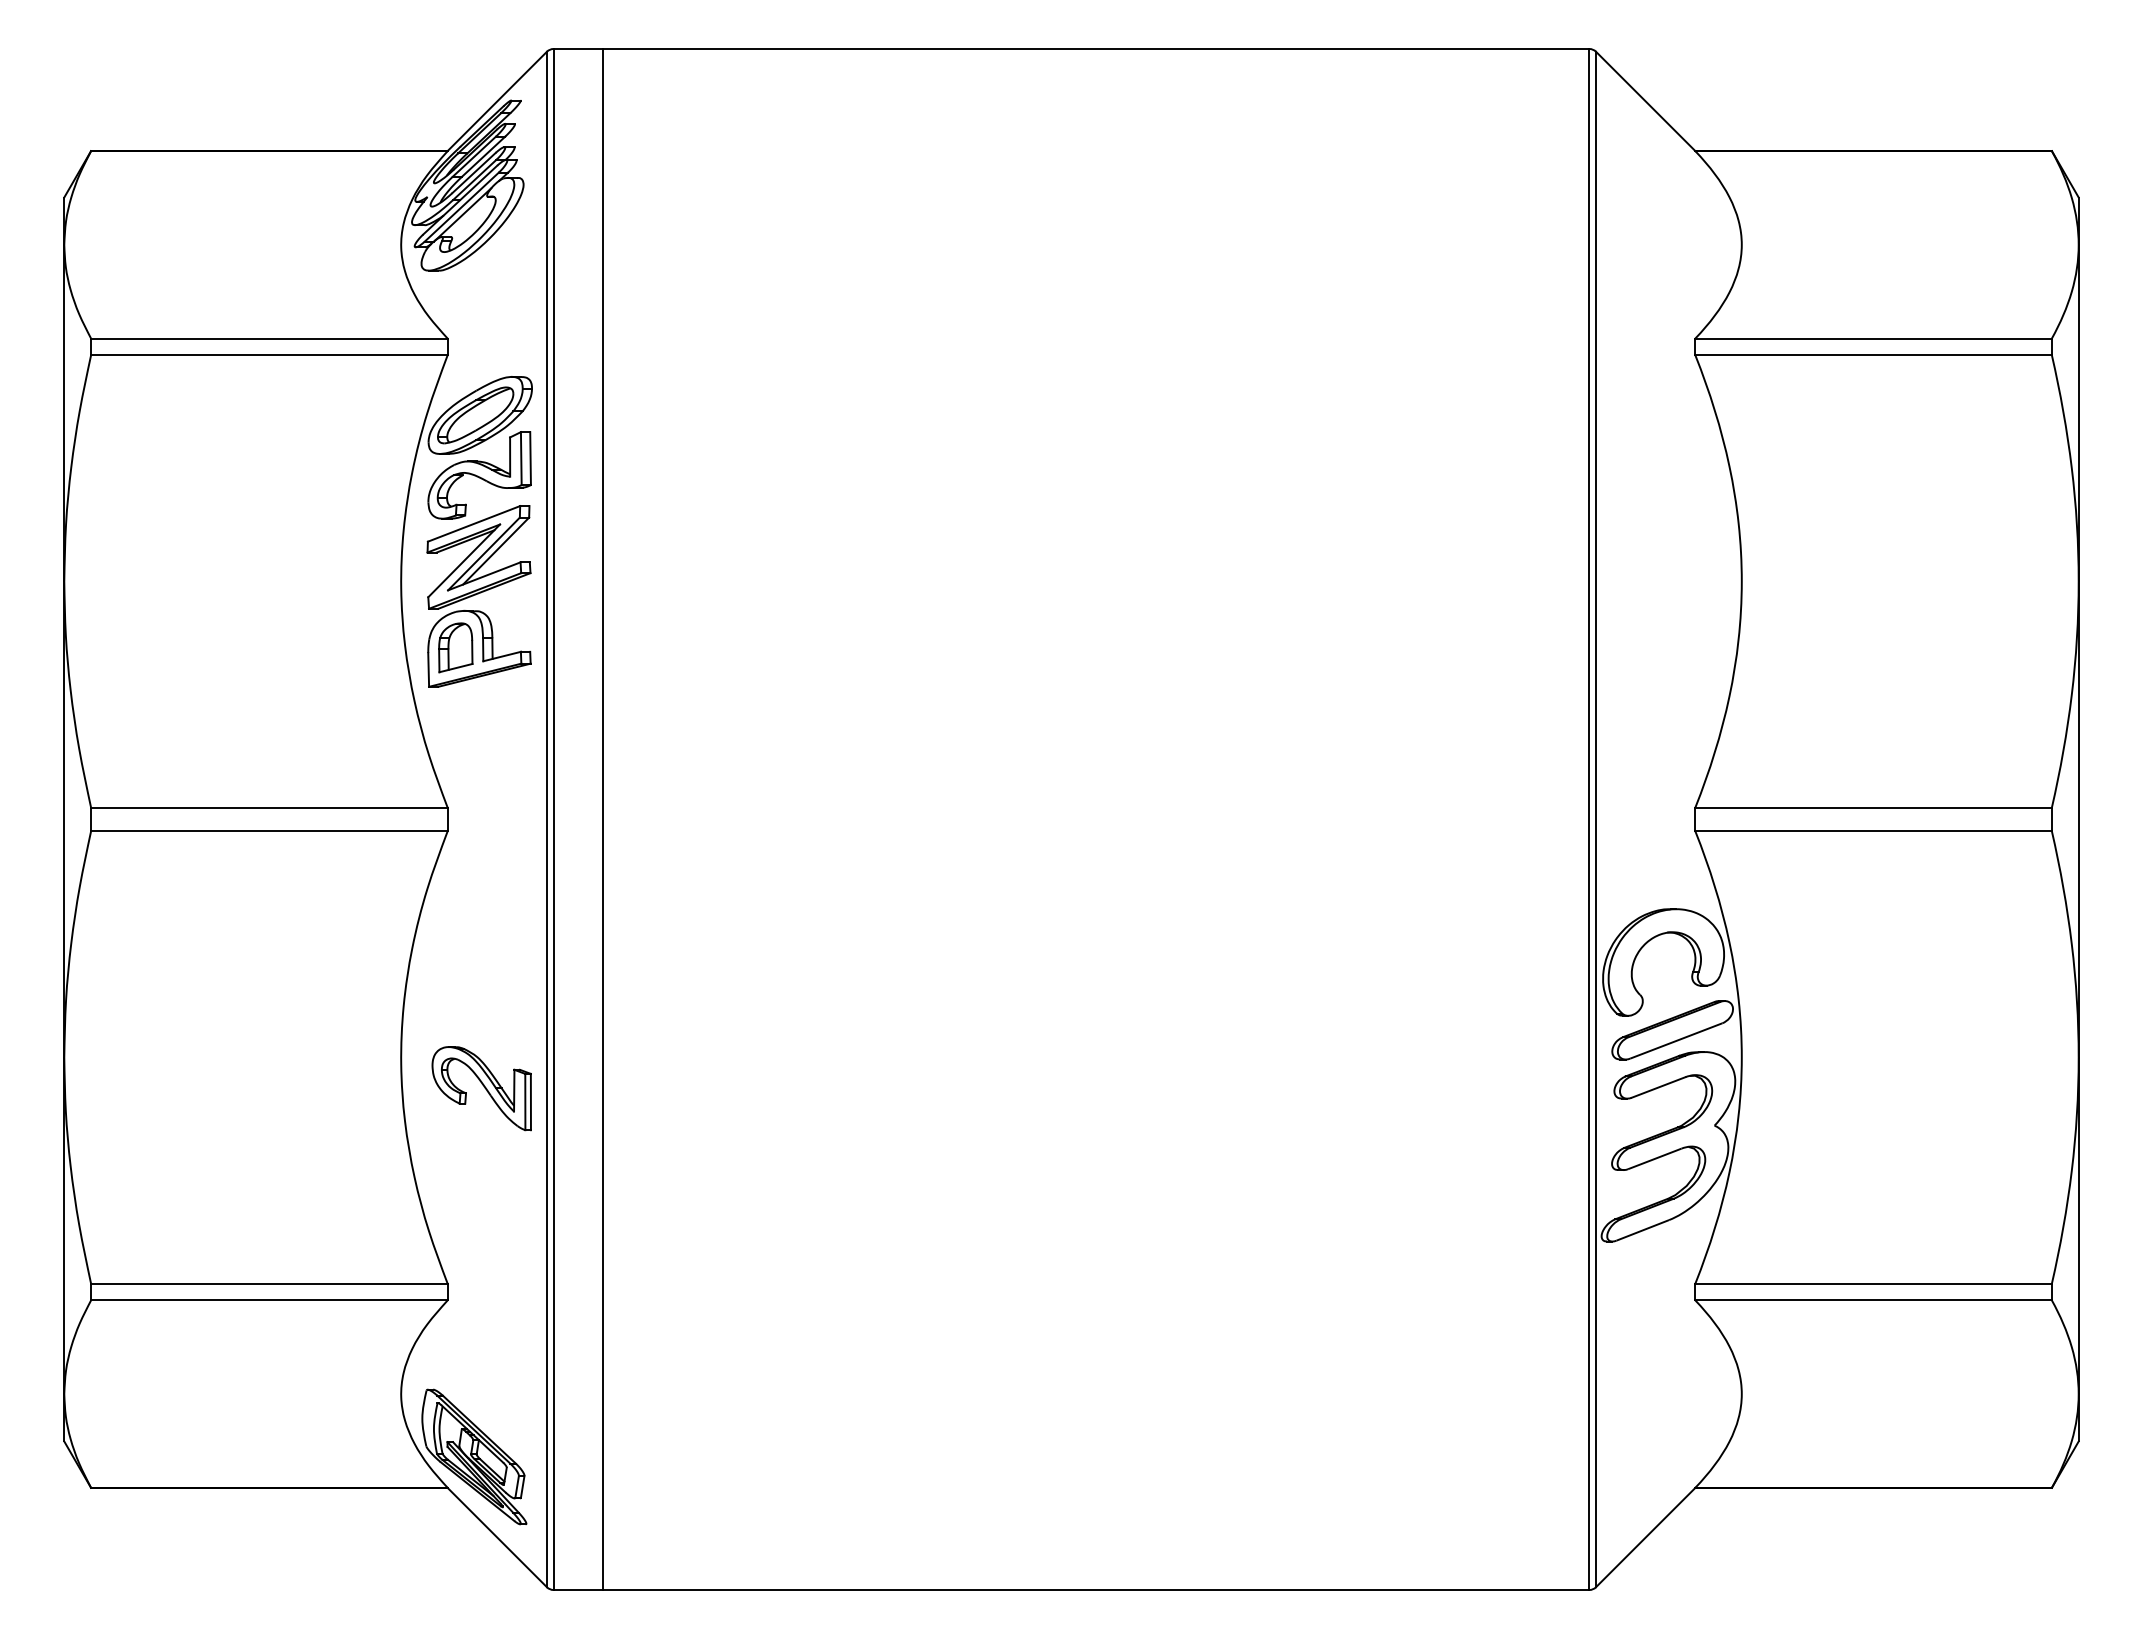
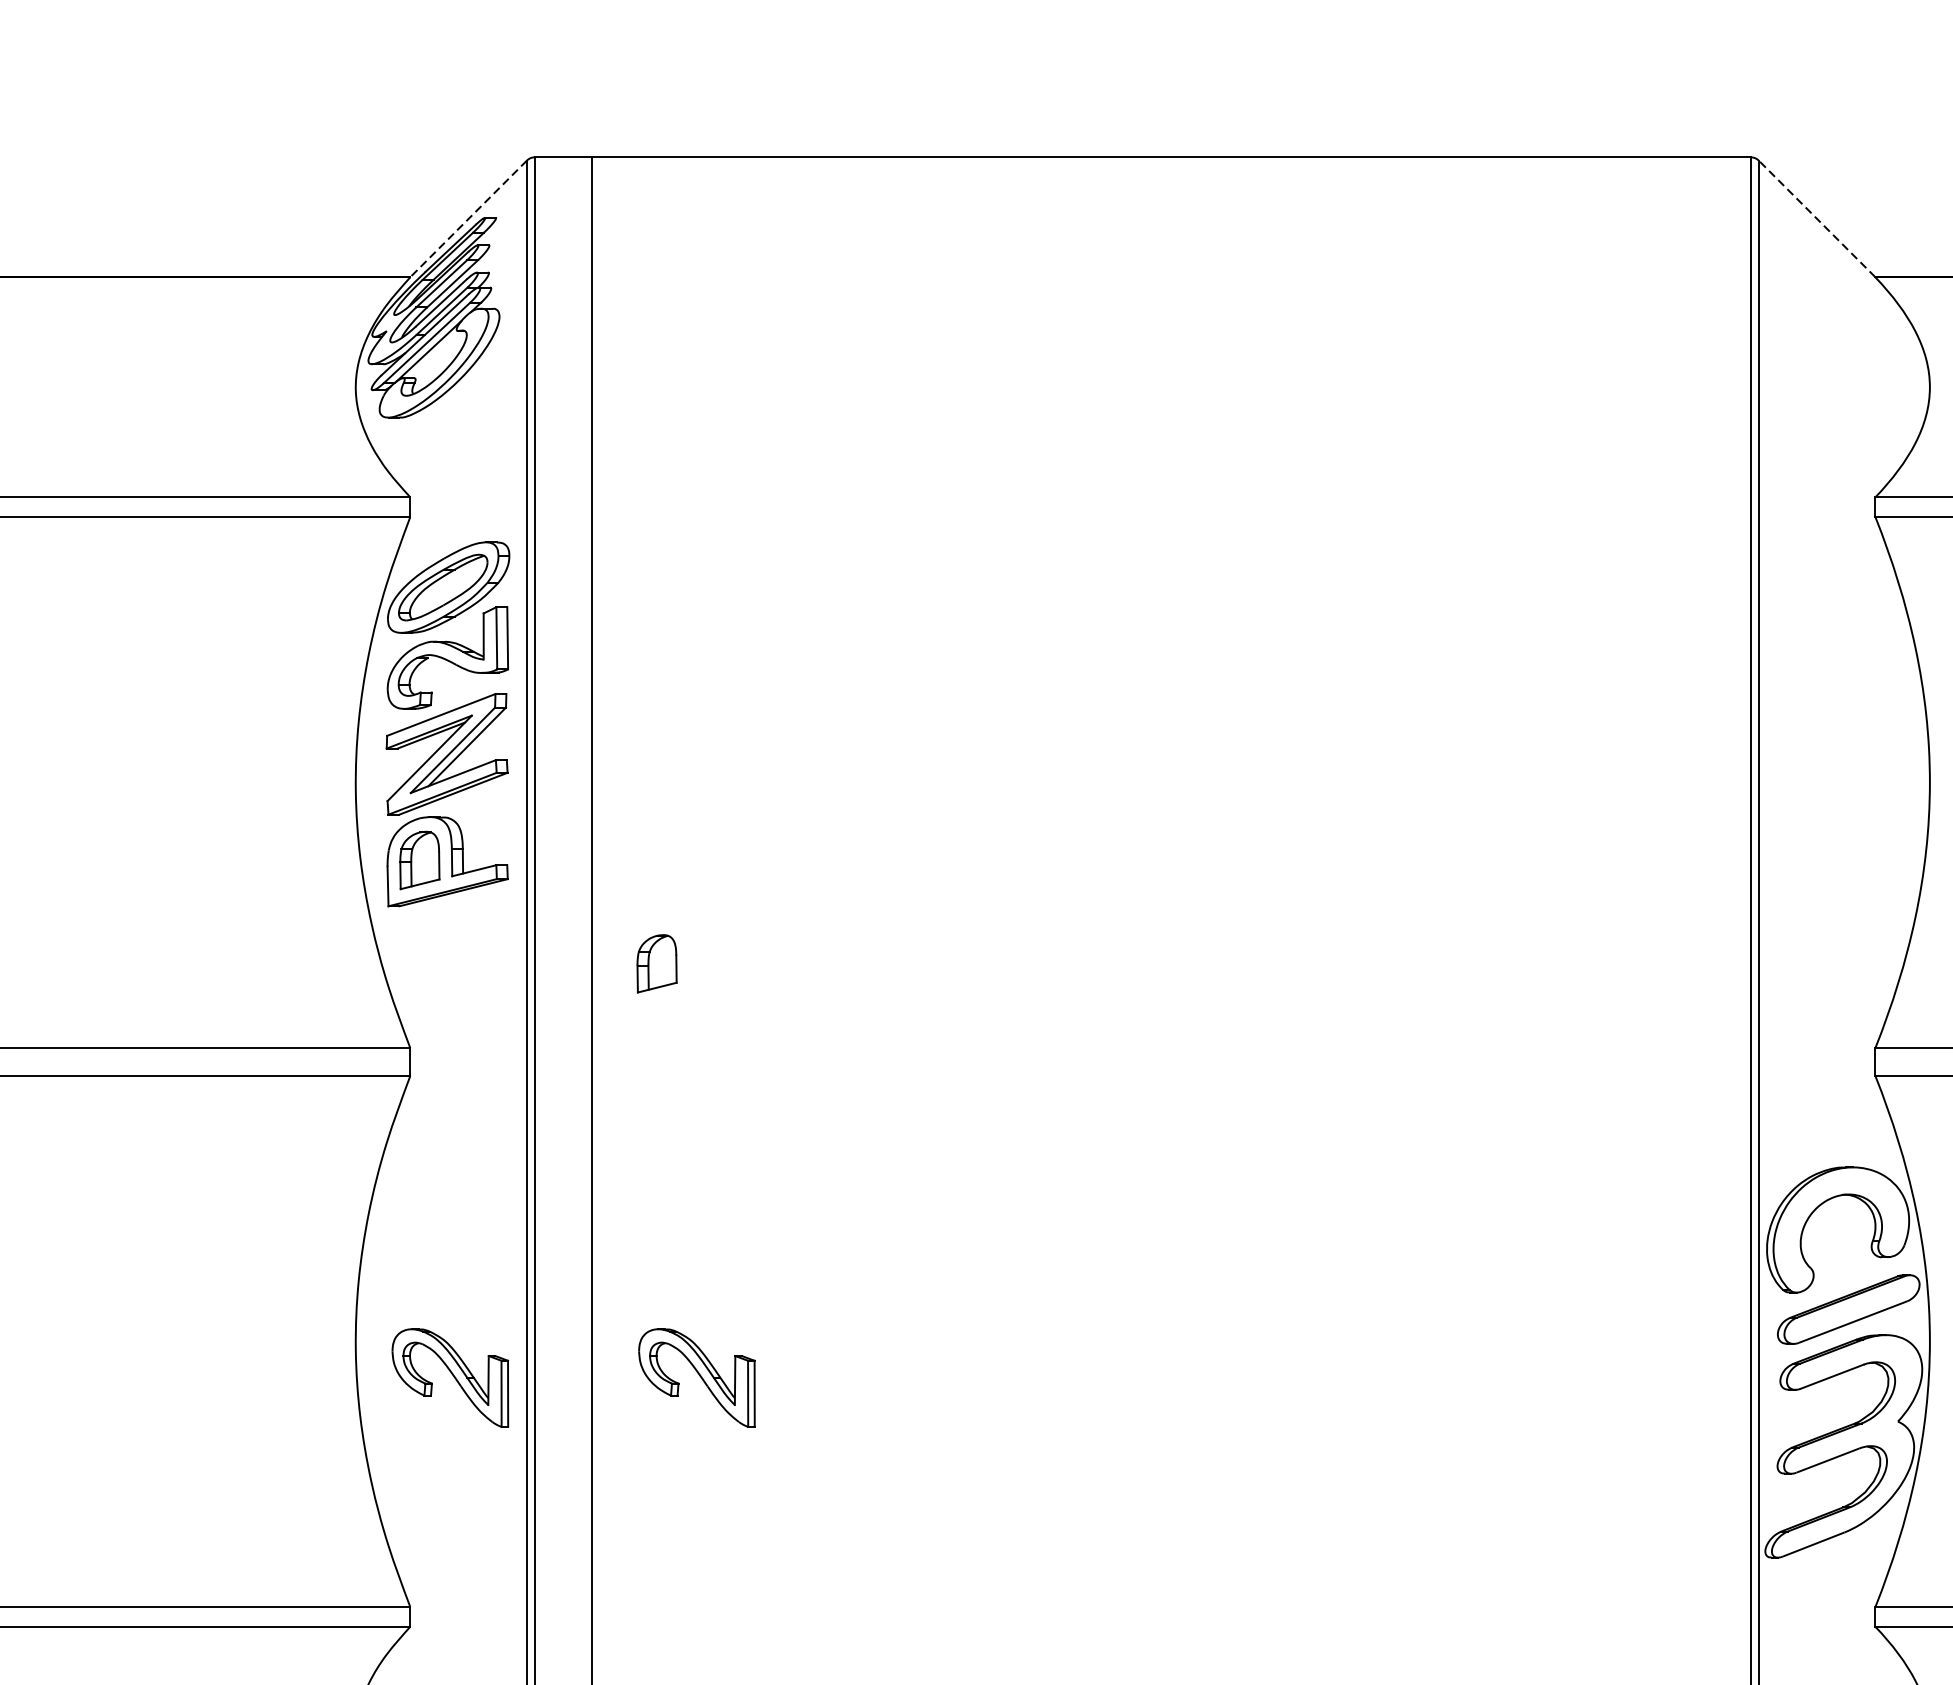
line: (496, 101) -> (467, 218), solid -> dashed
line: (1645, 101) -> (1816, 218), solid -> dashed
part: (657, 735) -> (656, 963), added
part: (691, 1088) -> (696, 1377), added

